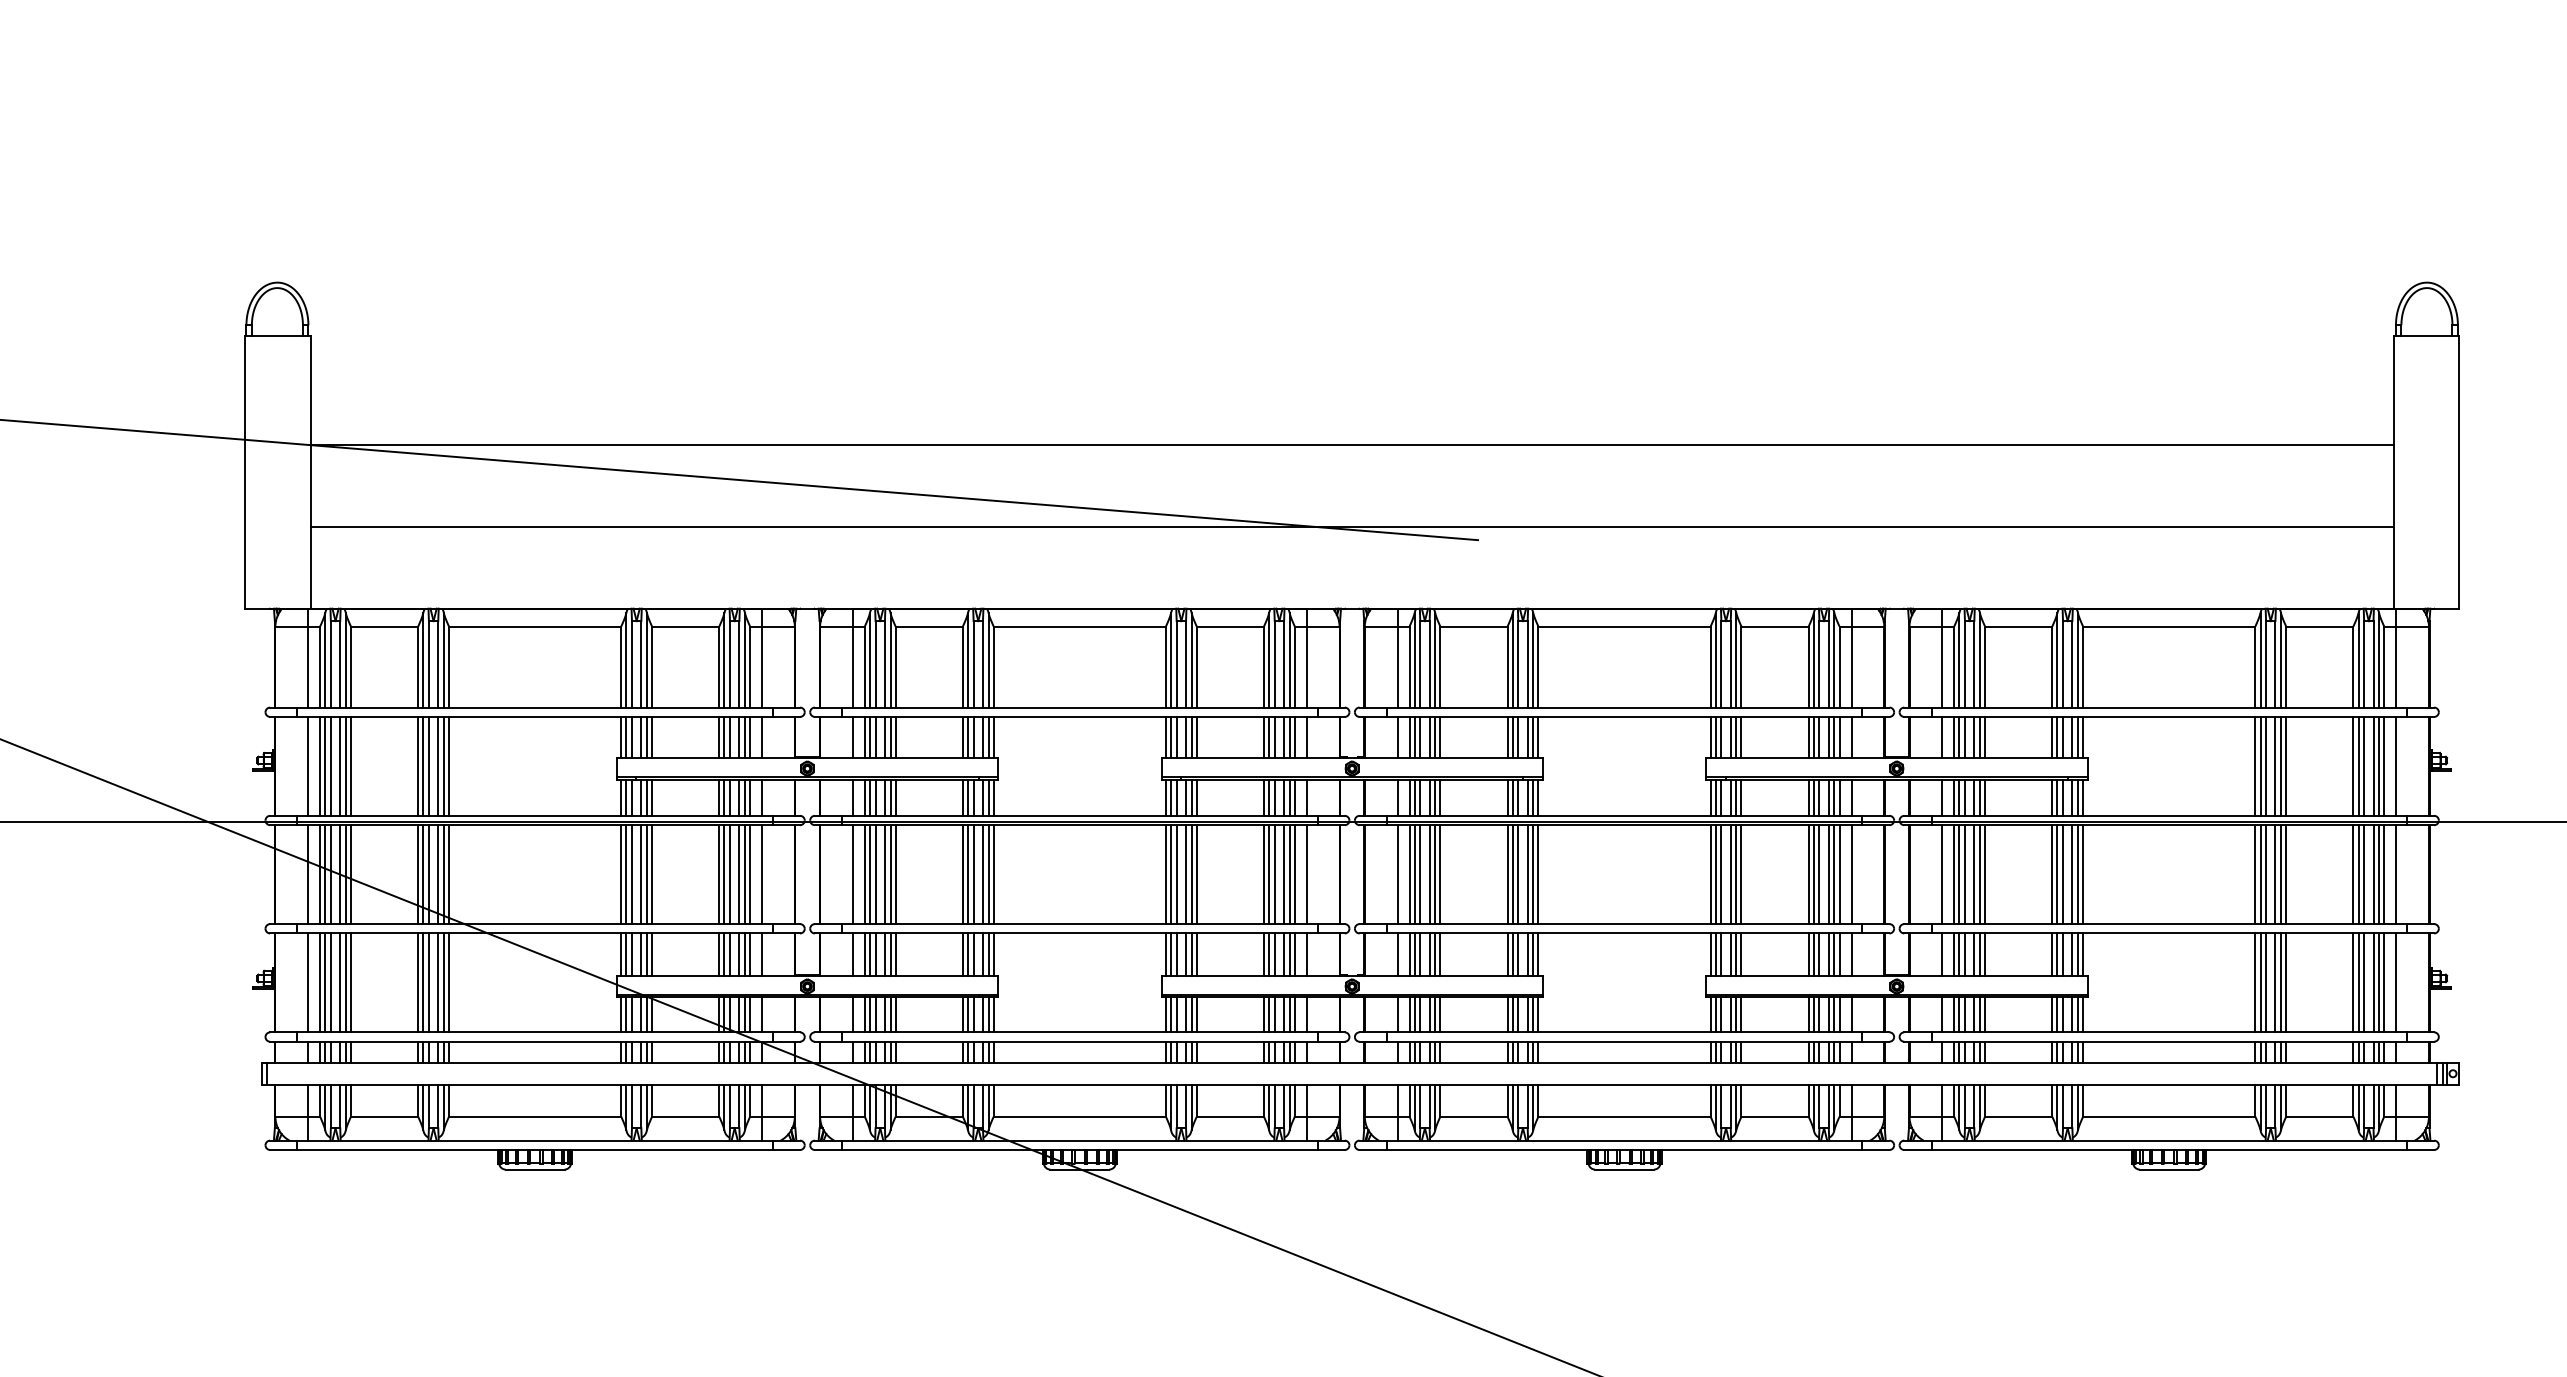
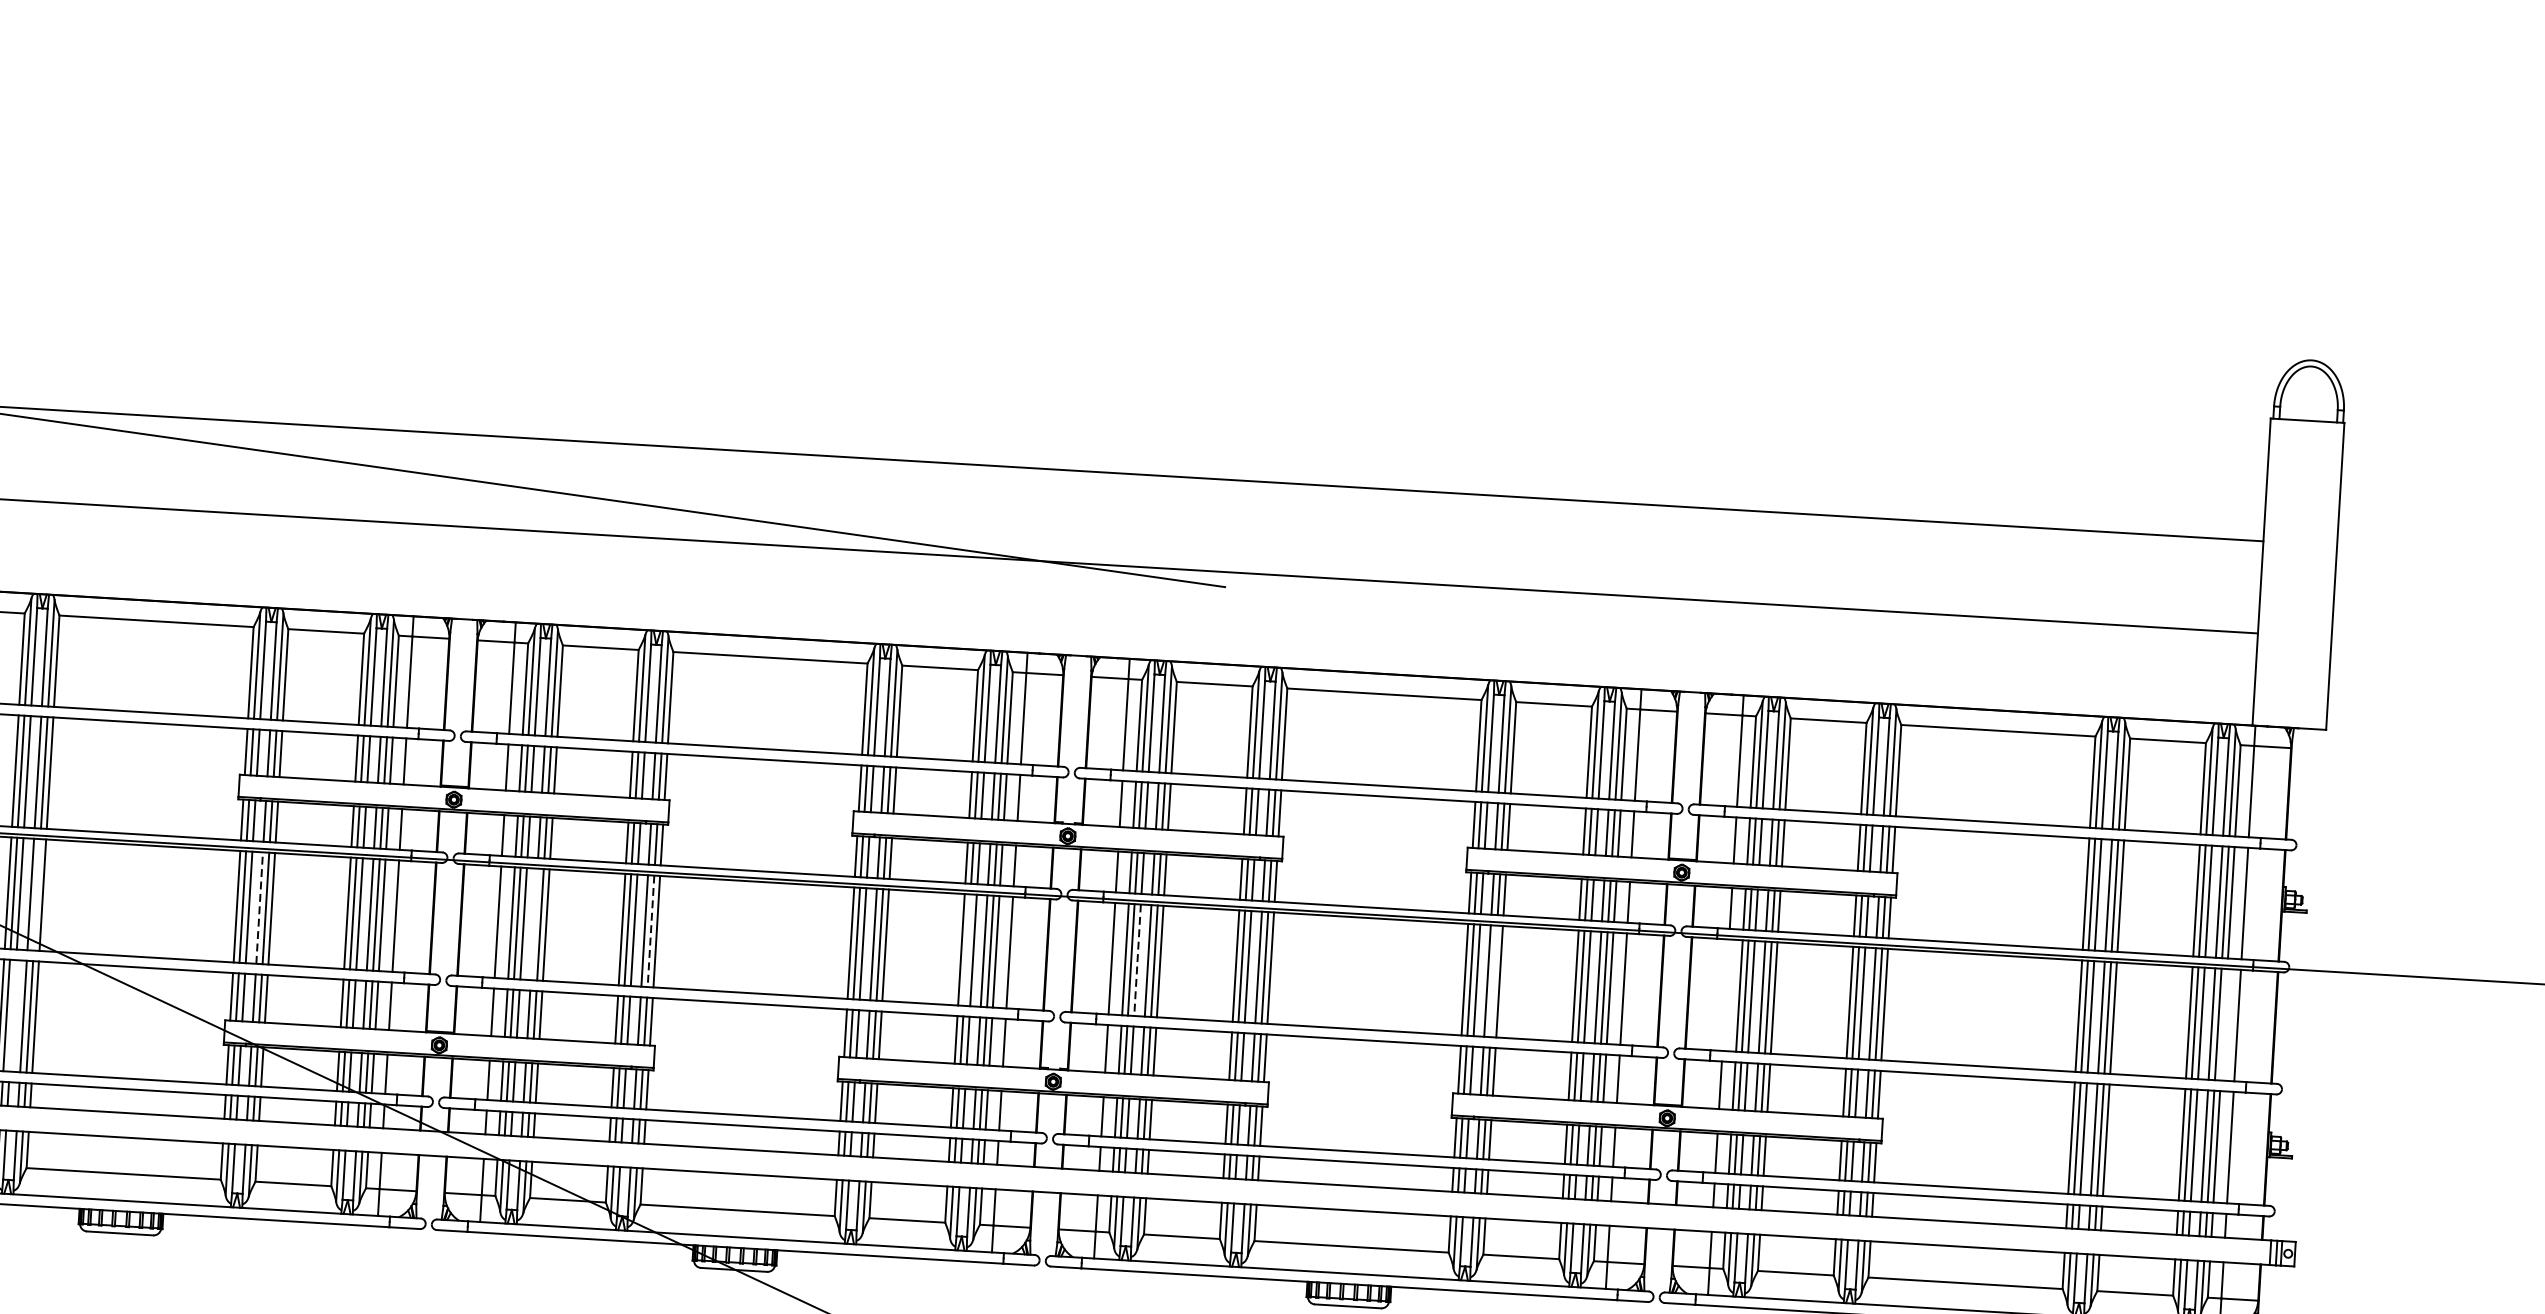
line: (443, 874) -> (36, 894), removed
line: (641, 874) -> (259, 907), solid -> dashed
line: (884, 874) -> (533, 924), removed
line: (1269, 874) -> (967, 949), removed
line: (1736, 874) -> (1494, 981), removed
line: (1942, 874) -> (1726, 995), removed
line: (2384, 874) -> (2224, 1024), removed
line: (988, 875) -> (650, 932), solid -> dashed
line: (1420, 875) -> (1137, 961), solid -> dashed
line: (428, 982) -> (12, 1015), removed

